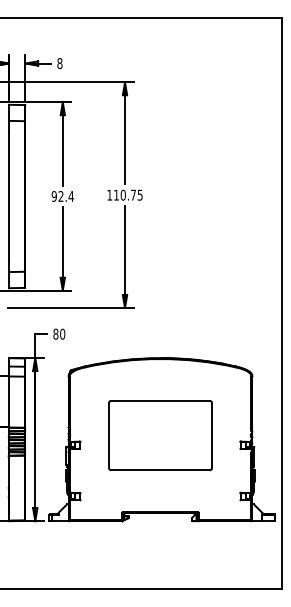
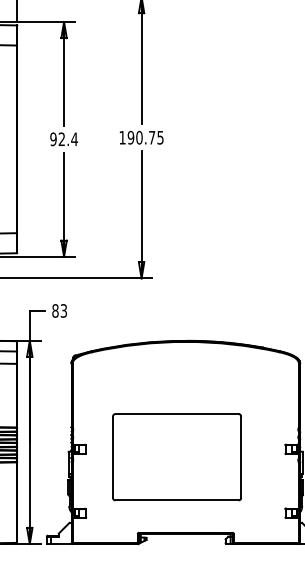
text: (116, 194) -> (130, 136), 110.75 -> 190.75
text: (62, 333) -> (63, 310), 80 -> 83
part: (160, 435) -> (177, 457), moved

